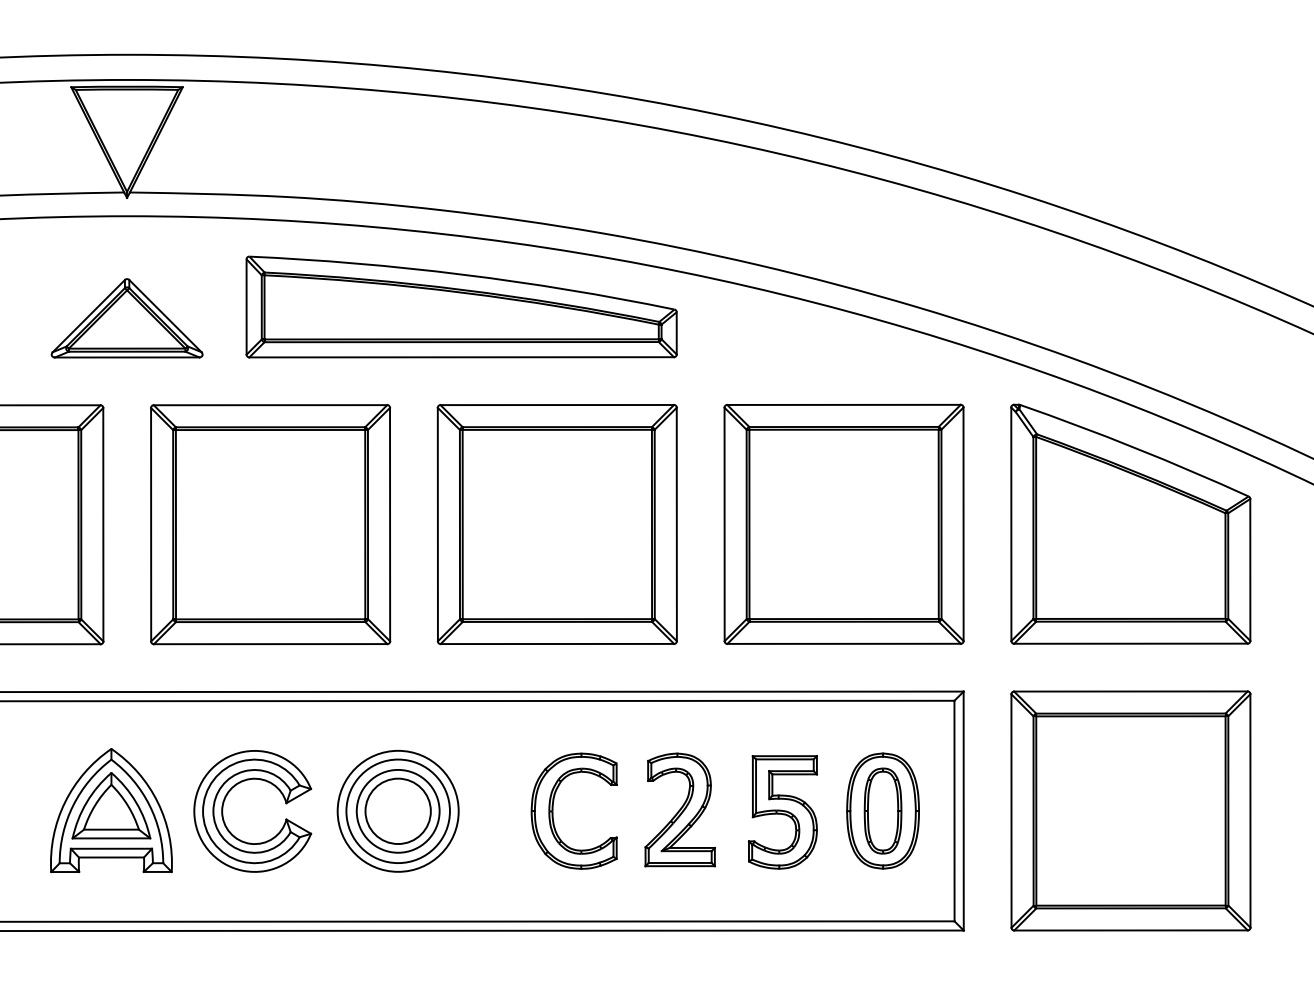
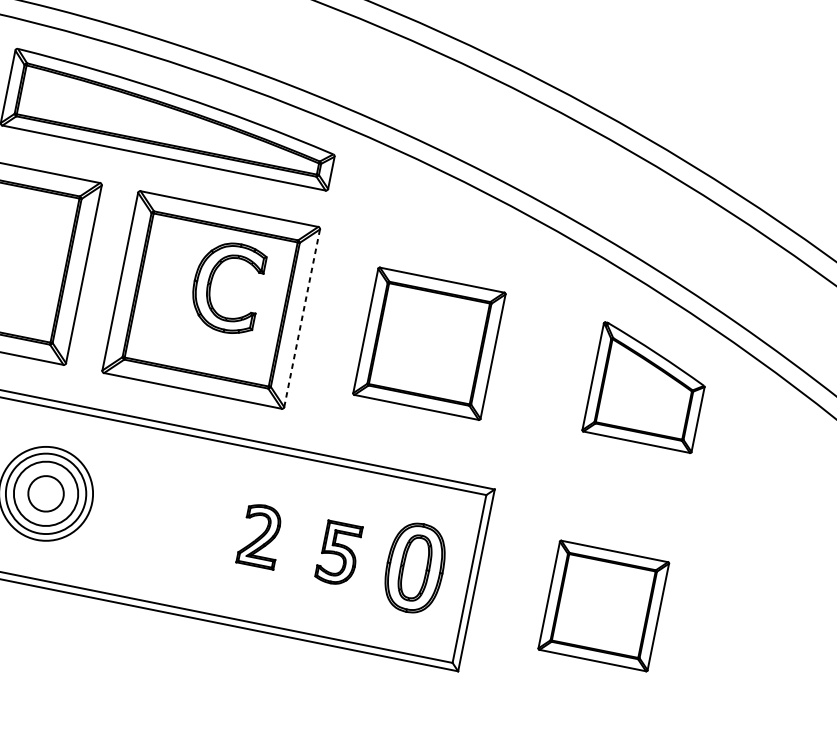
part: (843, 523) -> (429, 343), size x0.7
part: (1130, 523) -> (647, 387), size x0.6
line: (676, 524) -> (301, 318), solid -> dashed
part: (679, 809) -> (260, 535), size x0.7
part: (553, 810) -> (211, 283), moved
part: (1130, 810) -> (603, 605), size x0.6
circle: (397, 811) -> (45, 493), size x0.7
part: (782, 812) -> (338, 553), size x0.7

